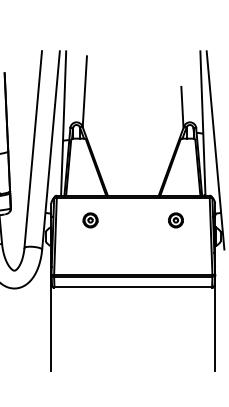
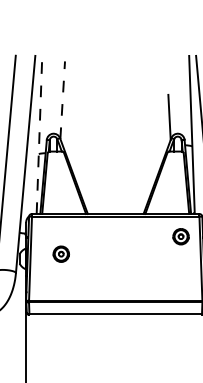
line: (84, 91) -> (62, 99), solid -> dashed
line: (63, 123) -> (39, 134), solid -> dashed
part: (90, 220) -> (61, 254), moved
part: (175, 220) -> (180, 236), moved

